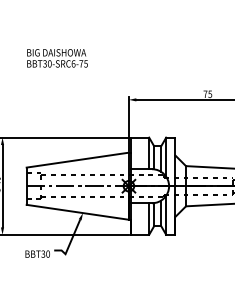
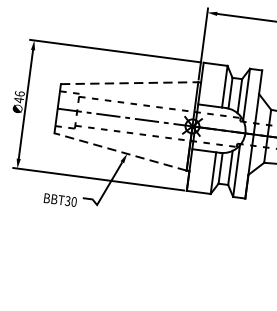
line: (77, 160) -> (129, 83), solid -> dashed
line: (77, 212) -> (120, 152), solid -> dashed

